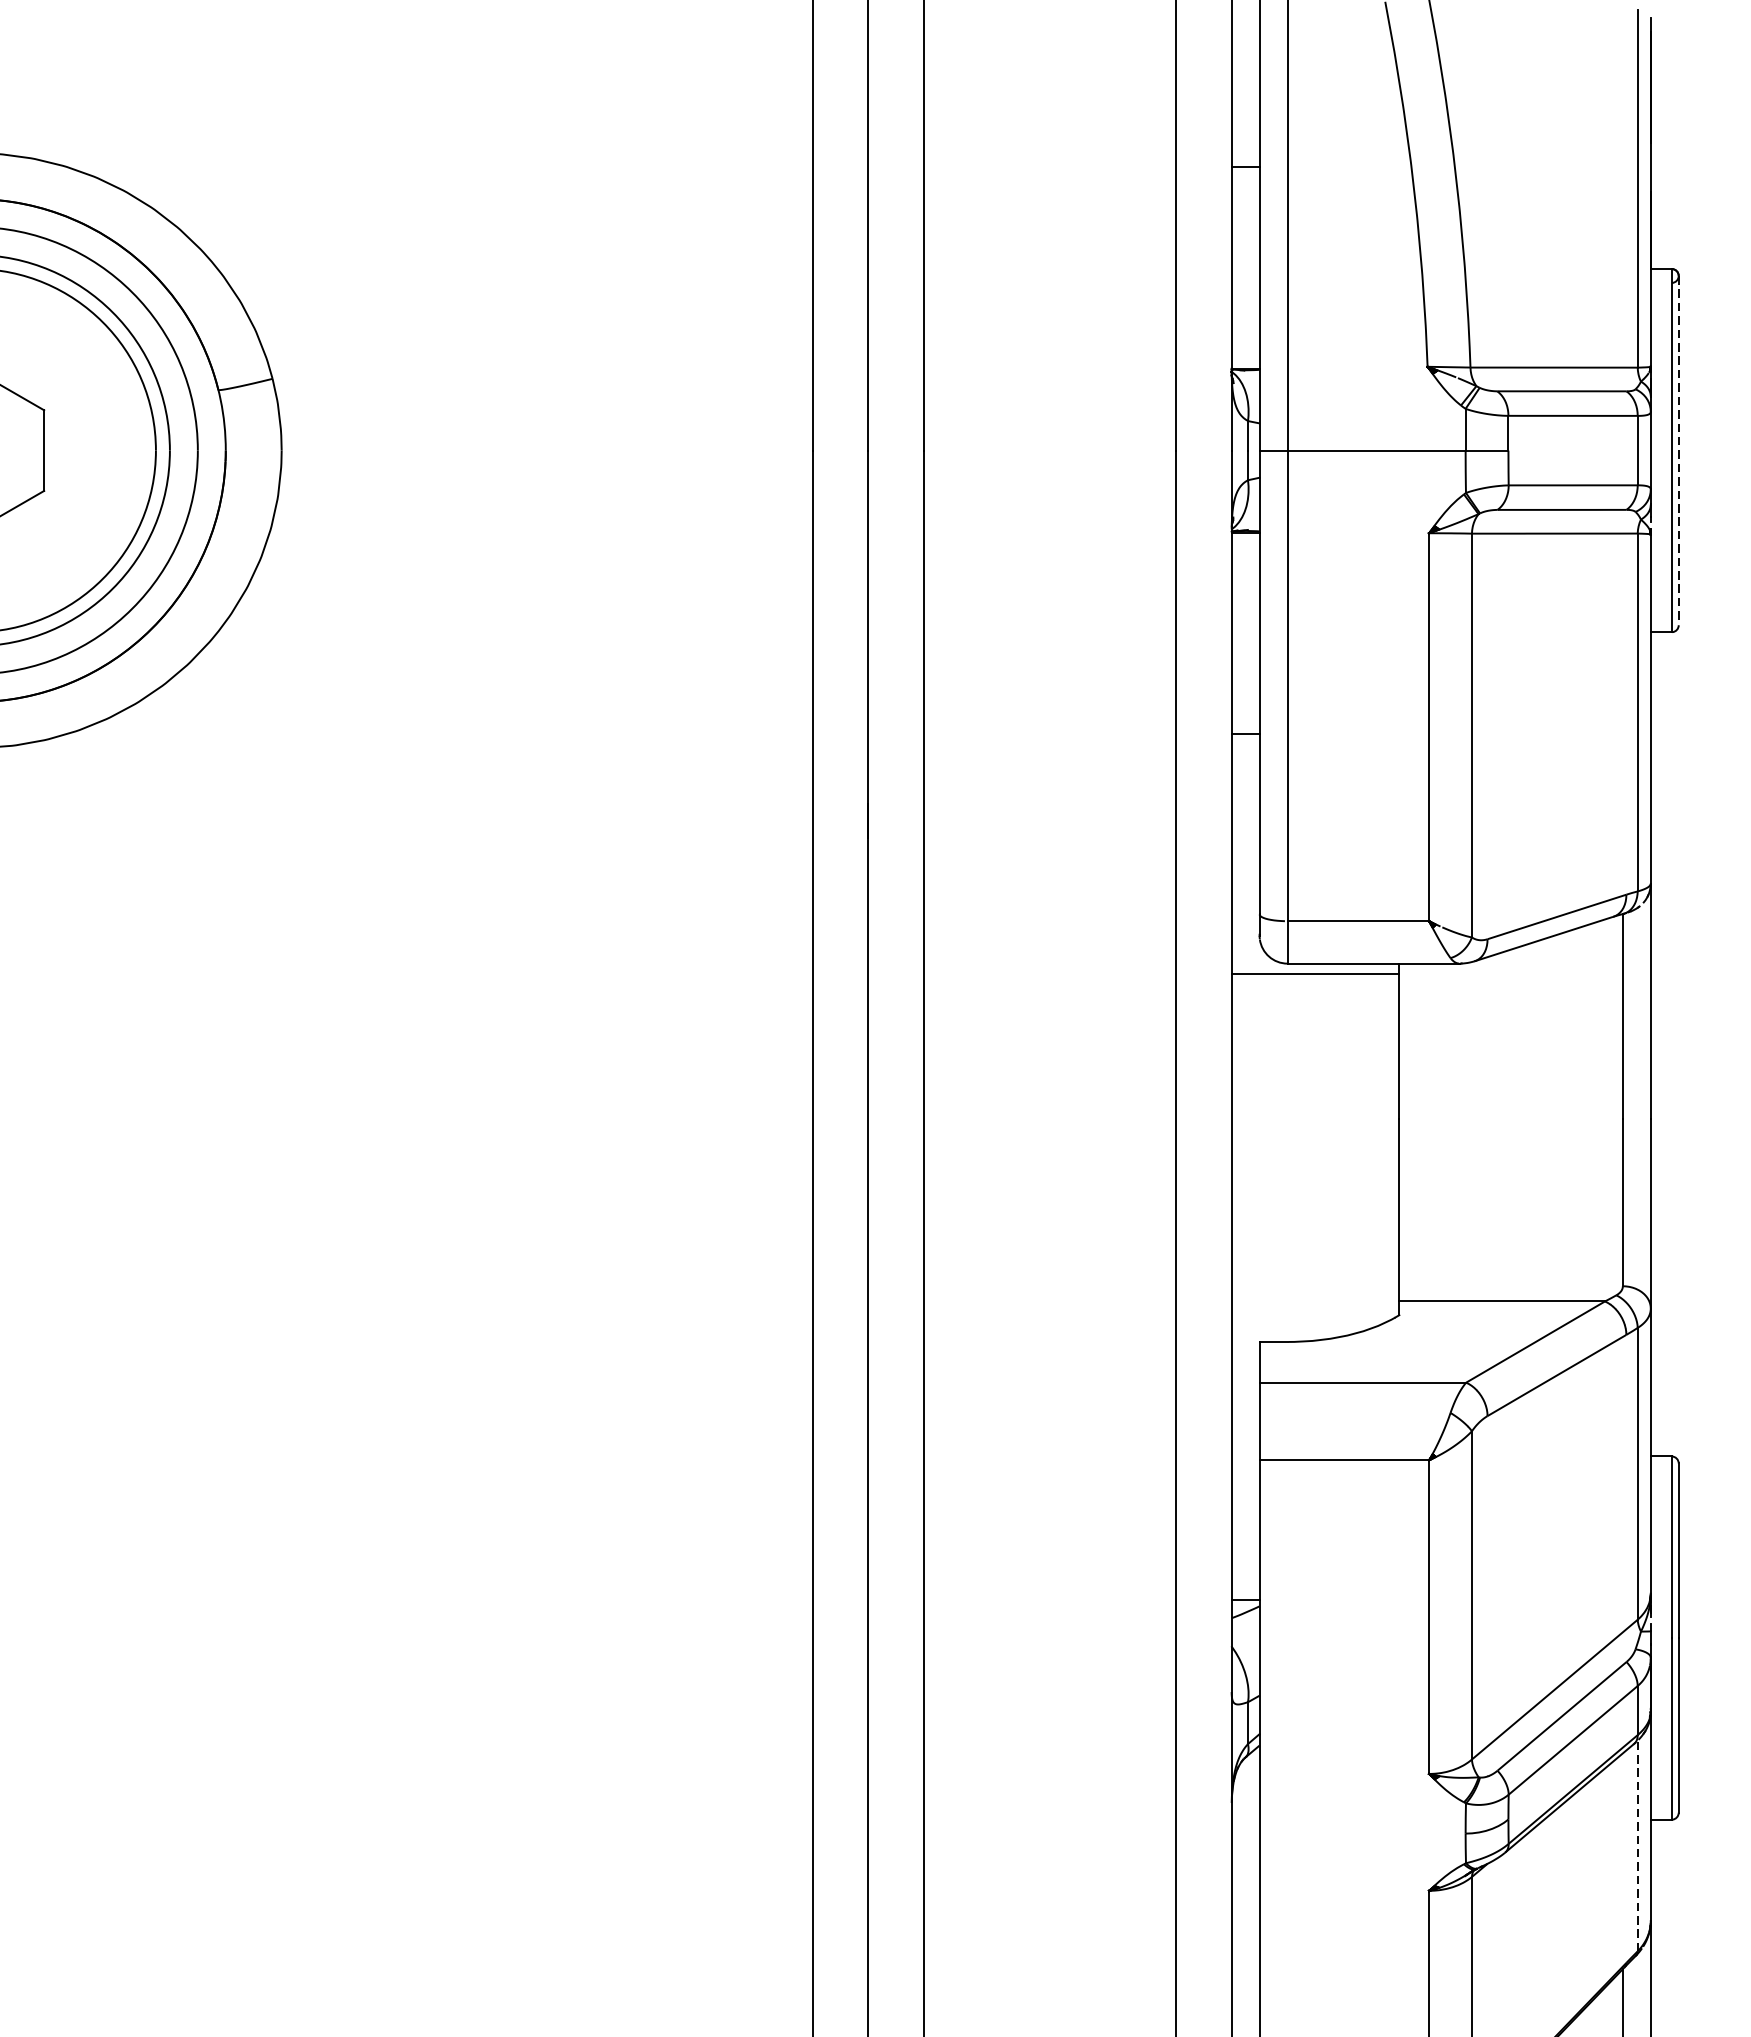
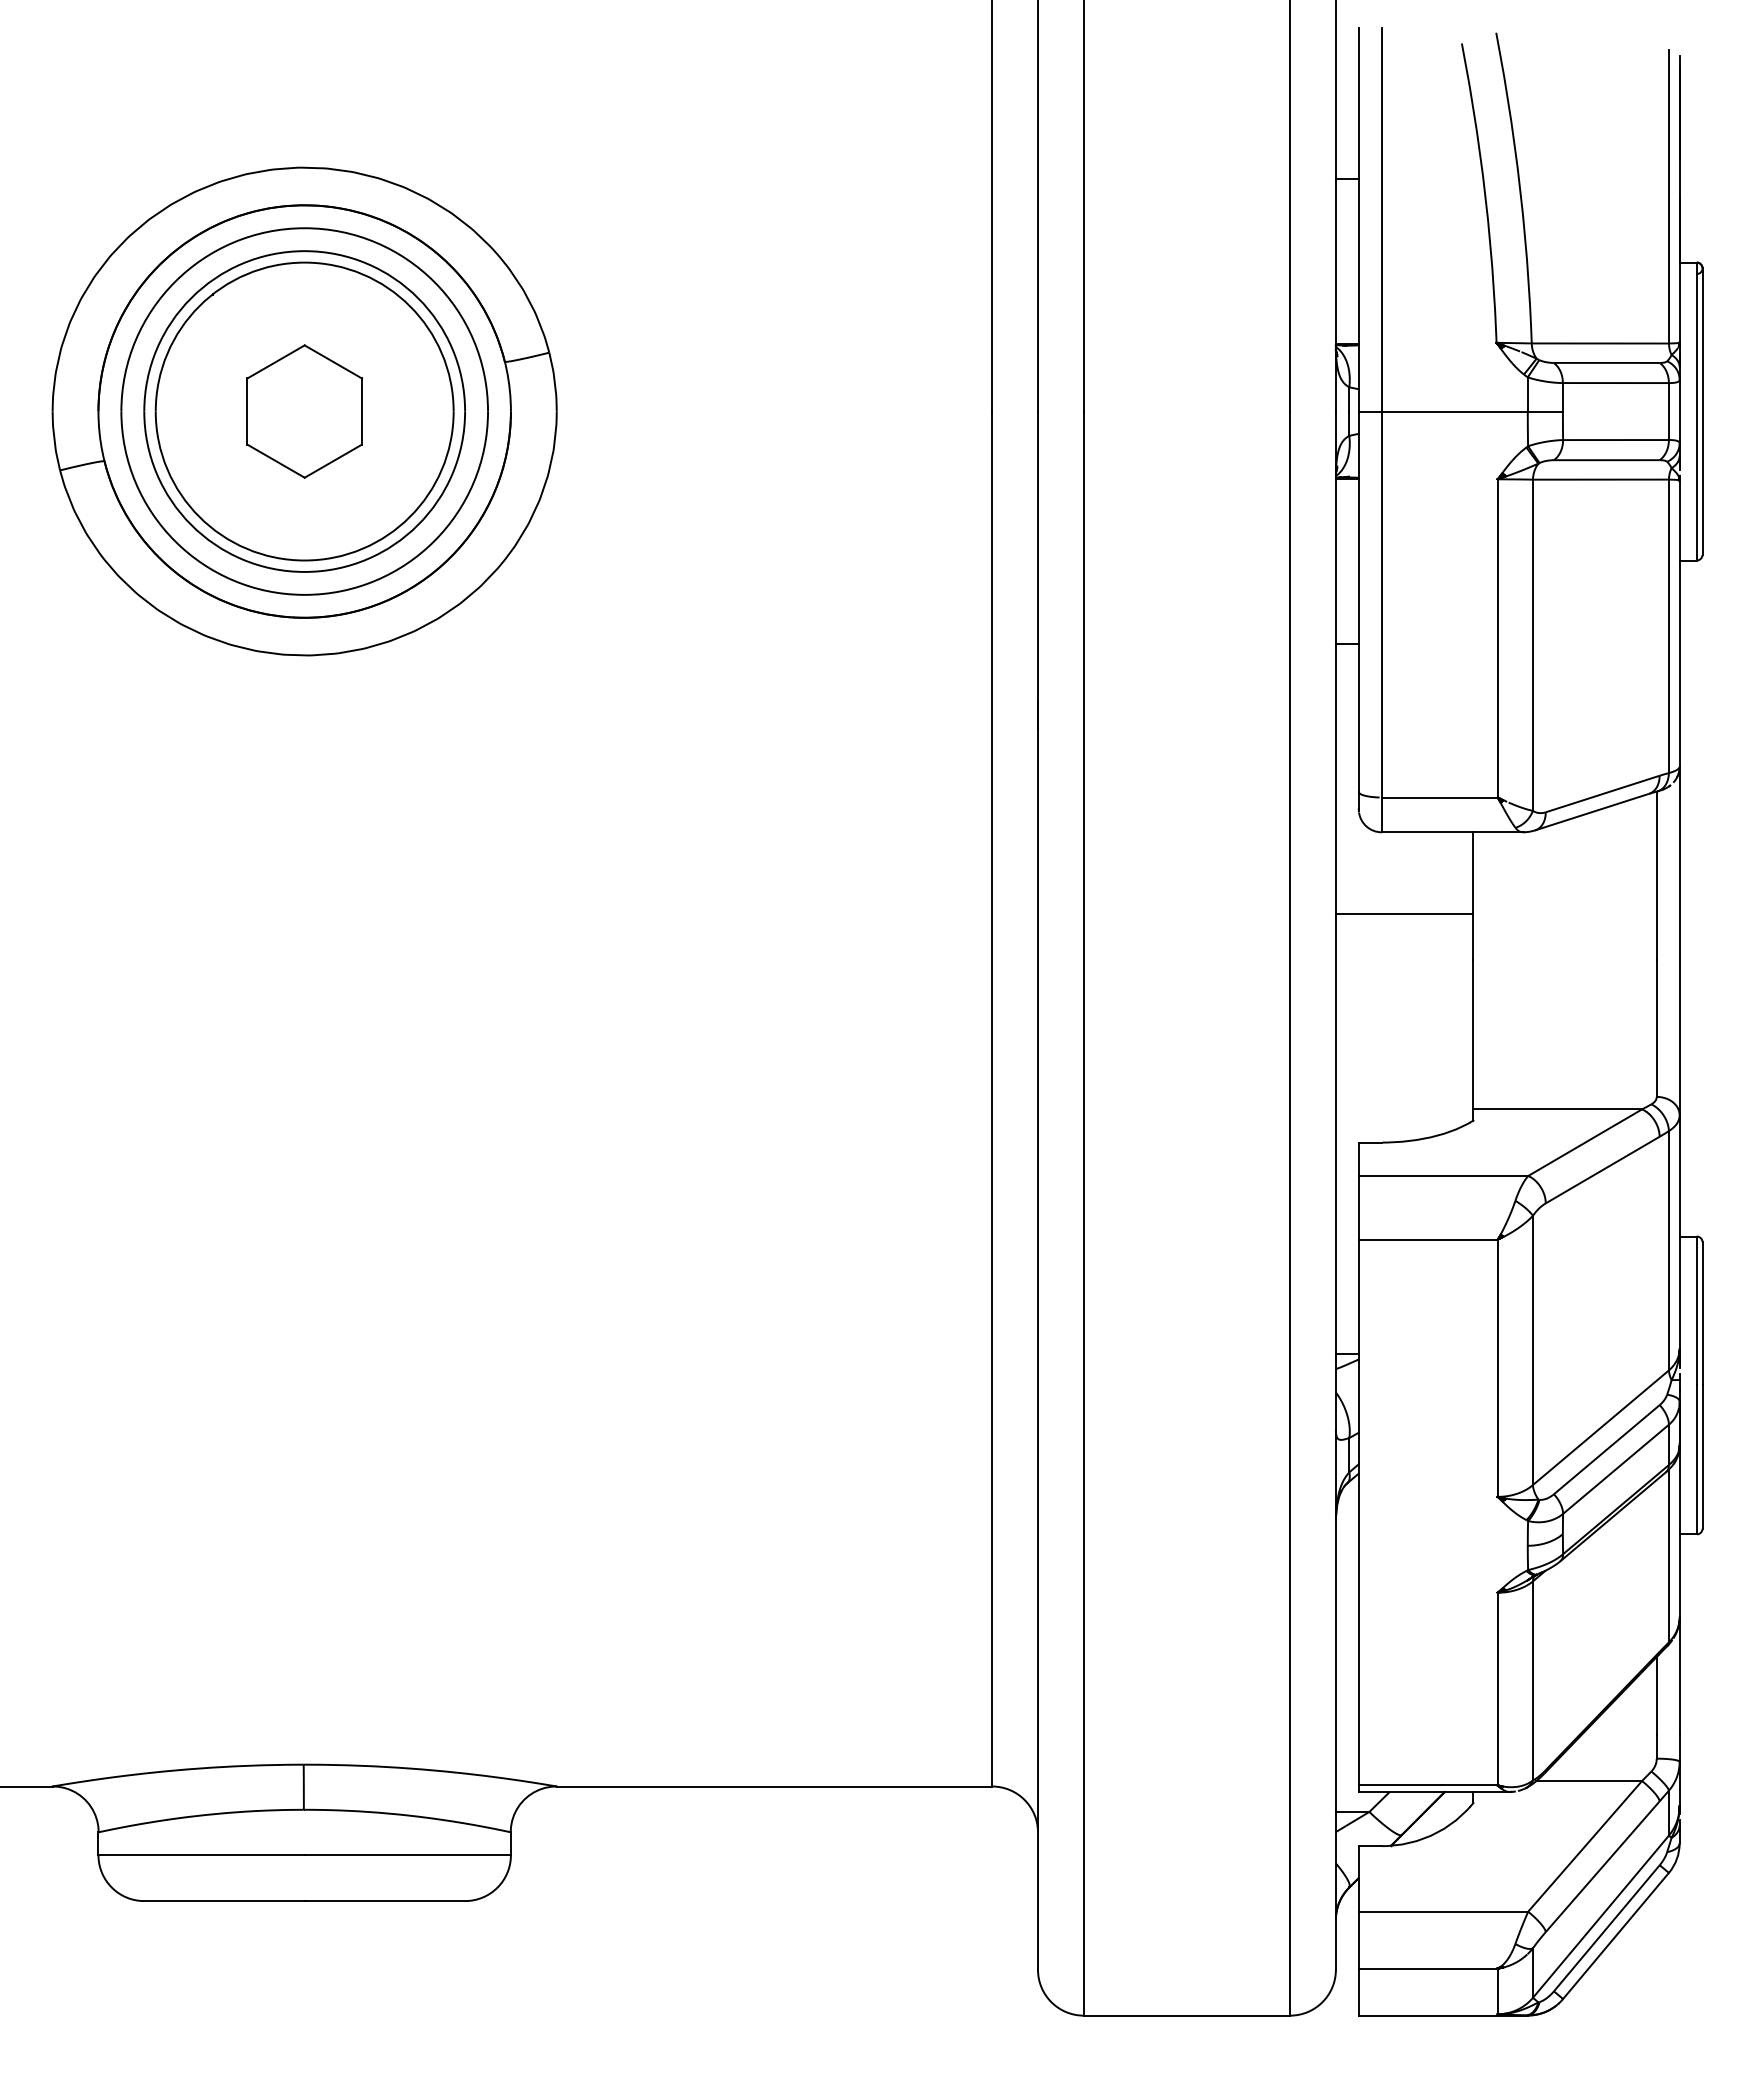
line: (1678, 451) -> (1702, 412), dashed -> solid
line: (1315, 973) -> (1404, 913), moved
line: (1637, 1845) -> (1668, 1555), dashed -> solid

